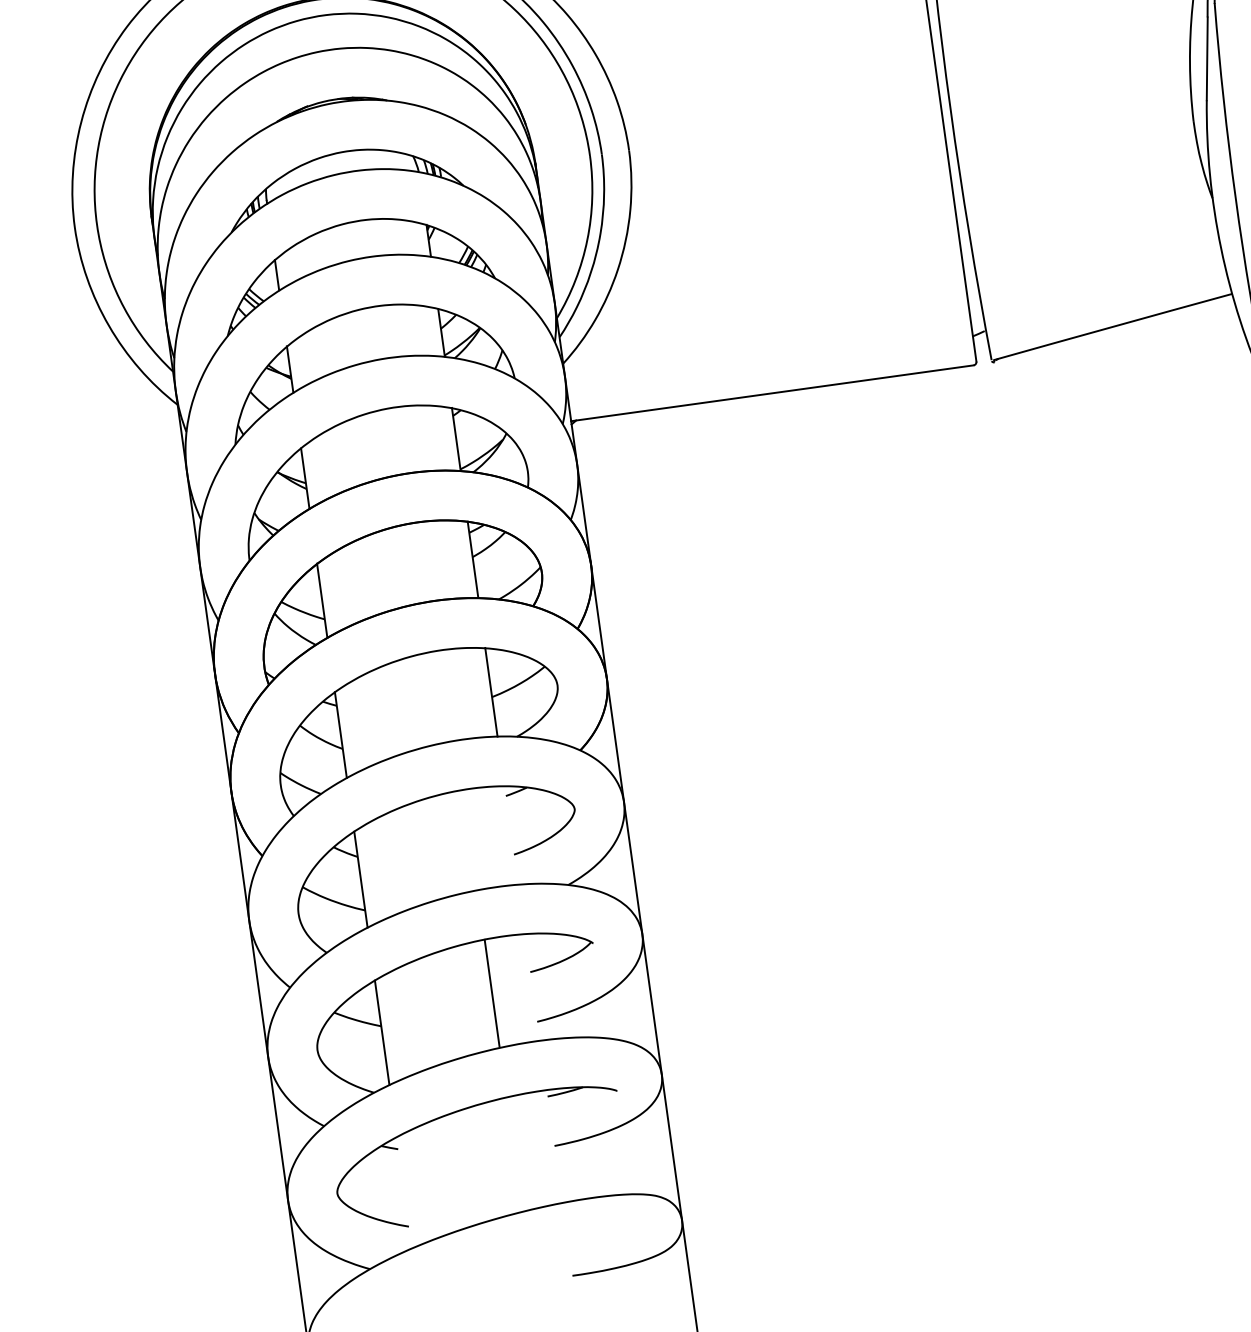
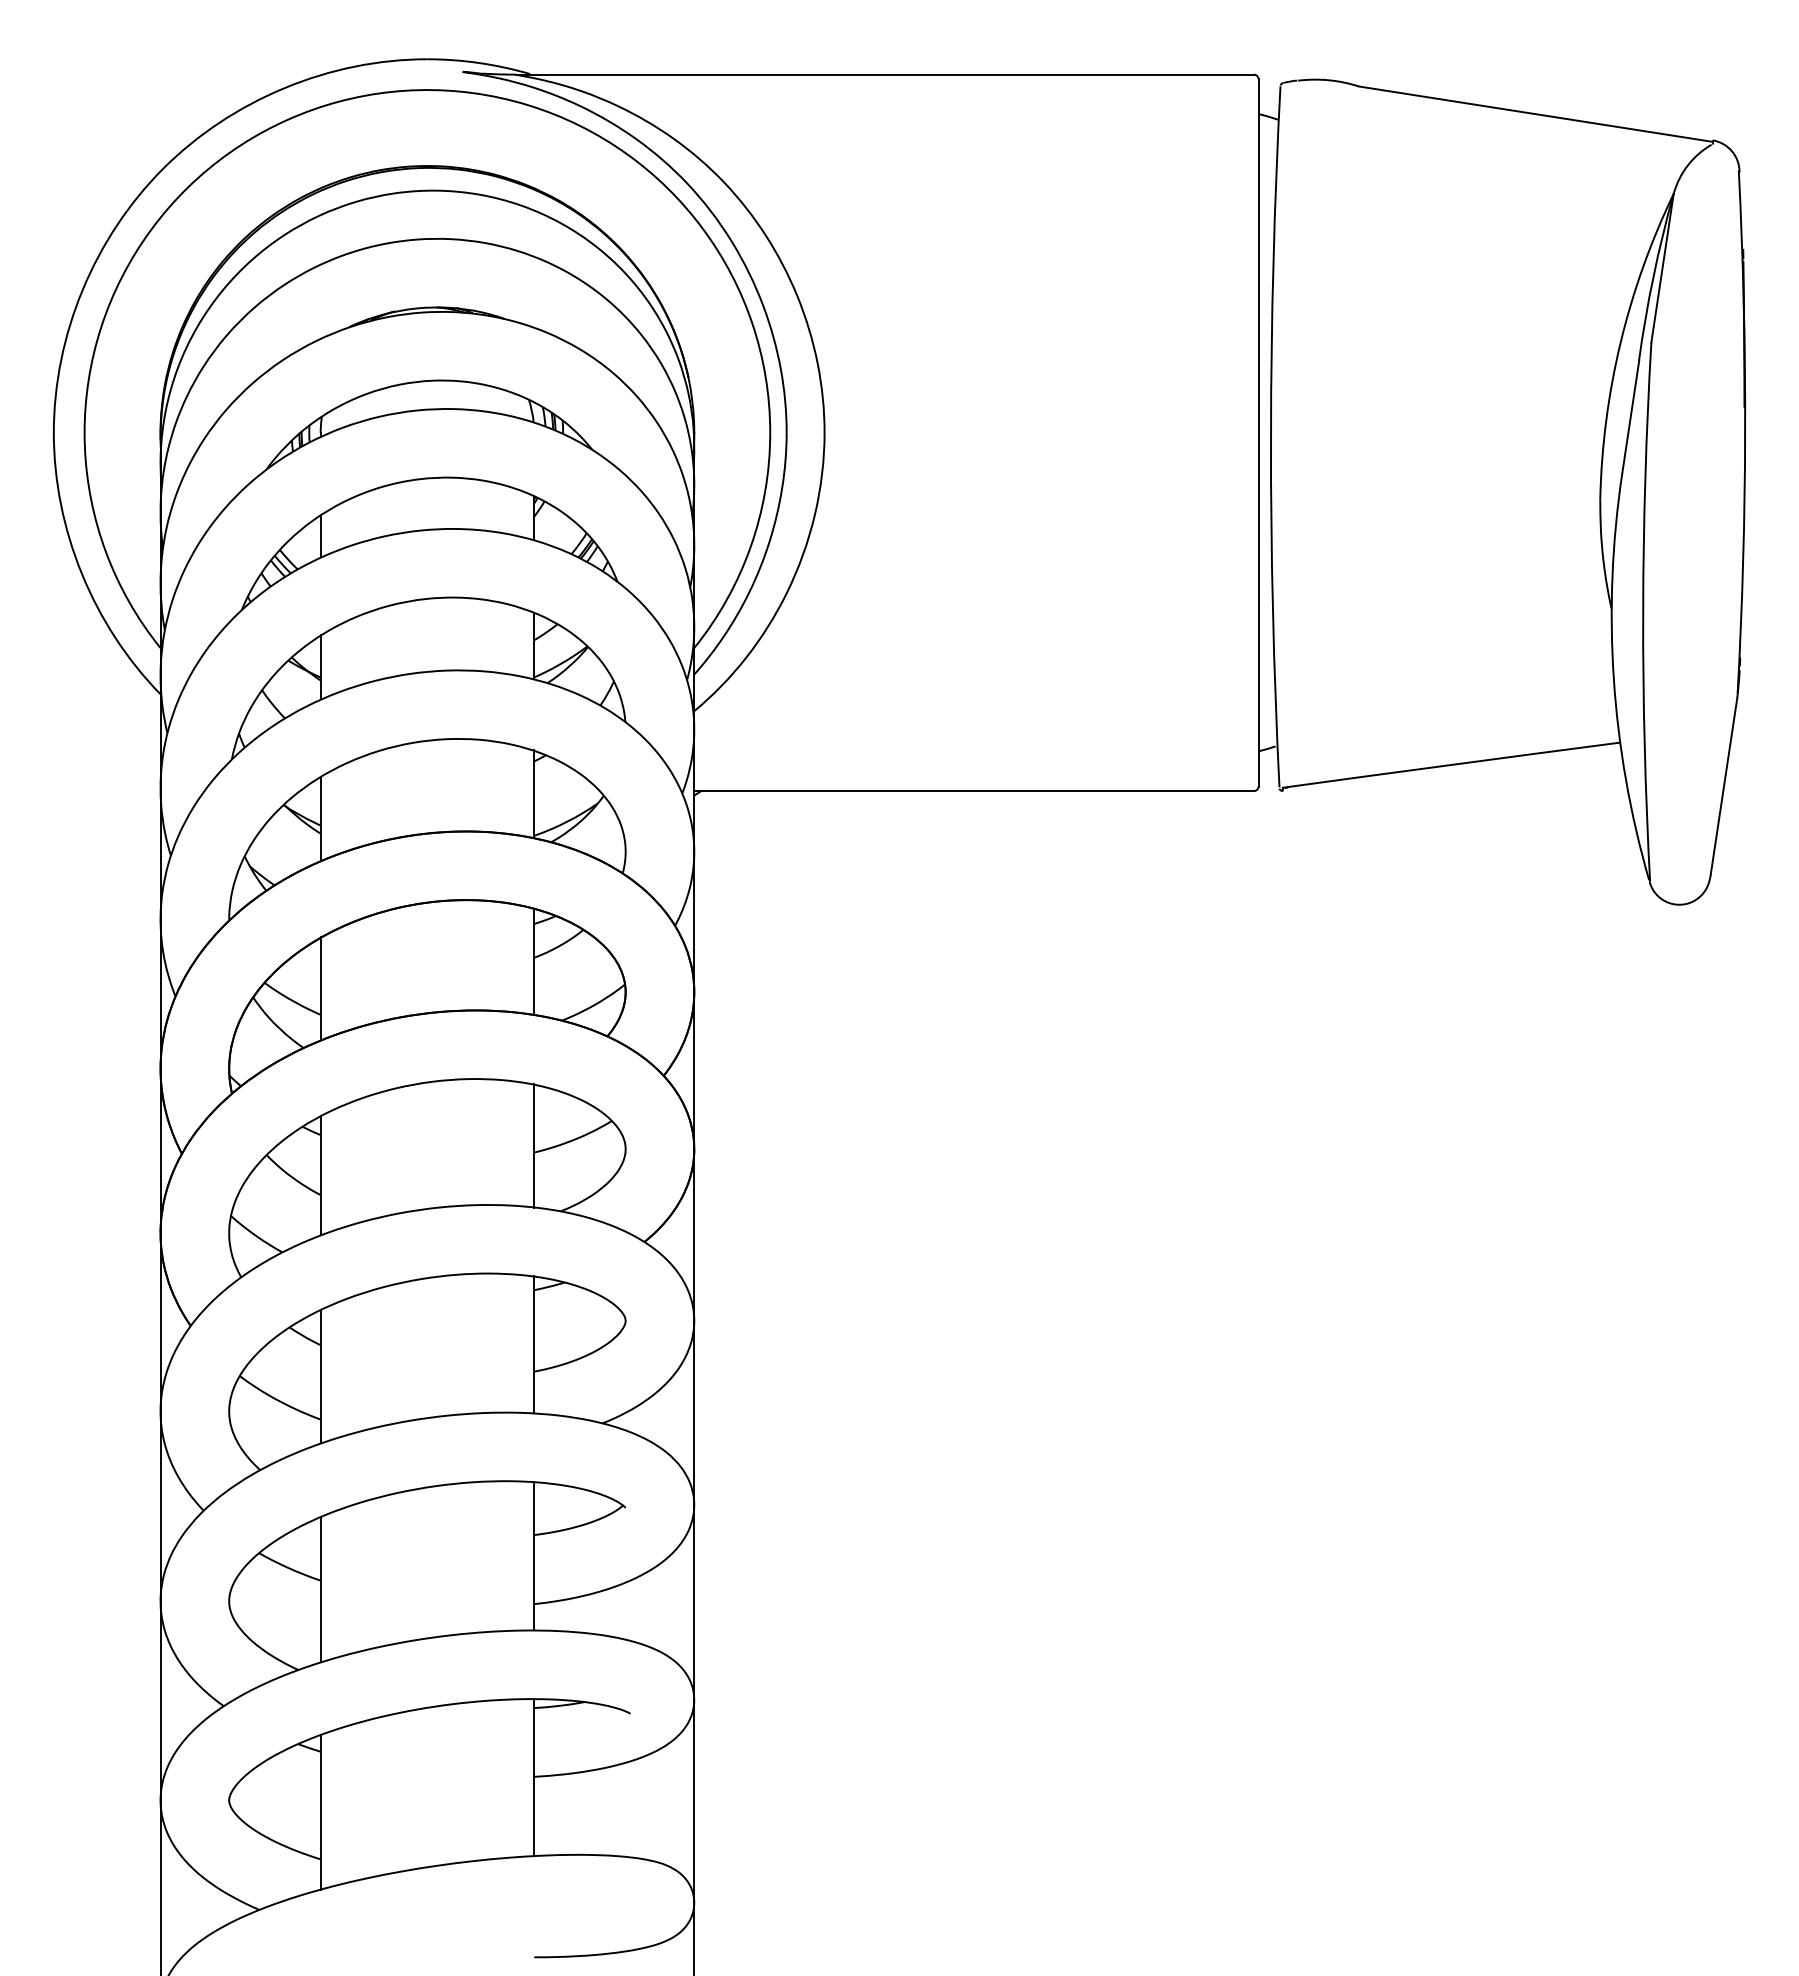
line: (511, 835) -> (534, 1344), added
line: (492, 993) -> (534, 1556), moved
line: (554, 1145) -> (534, 1776), added
line: (404, 1192) -> (320, 1811), added

